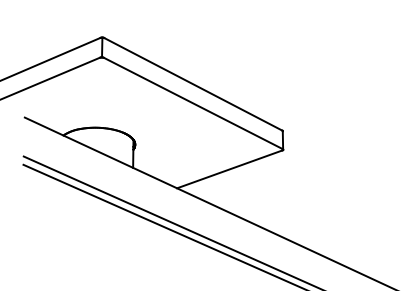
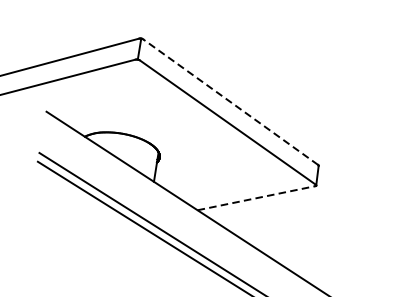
line: (192, 84) -> (229, 102), solid -> dashed
line: (229, 169) -> (256, 198), solid -> dashed

